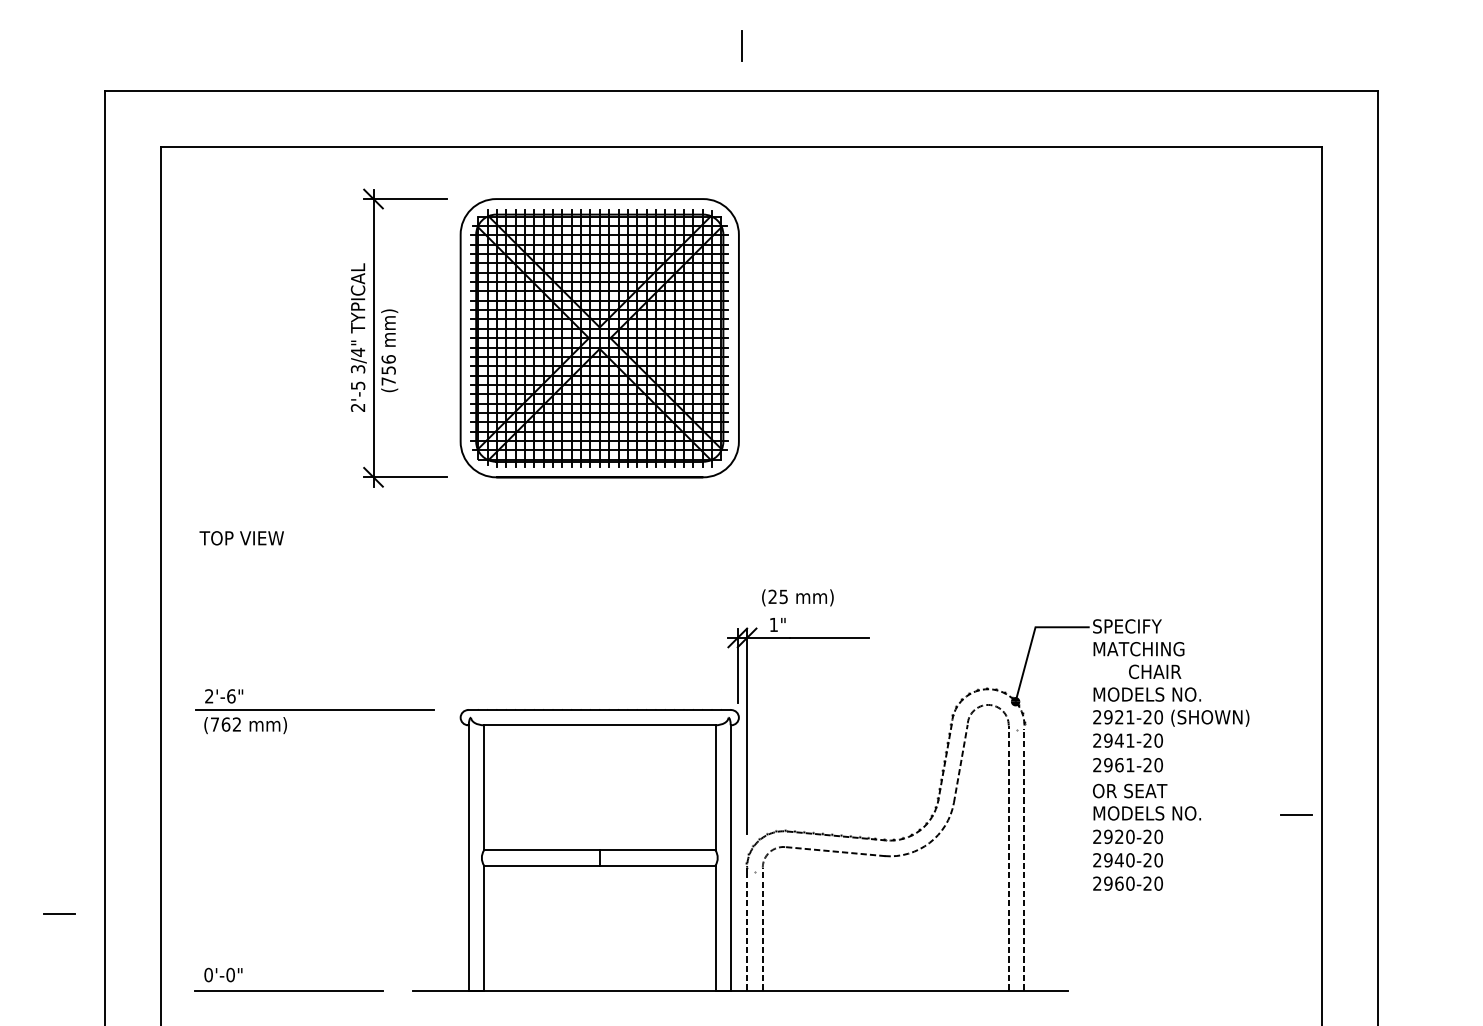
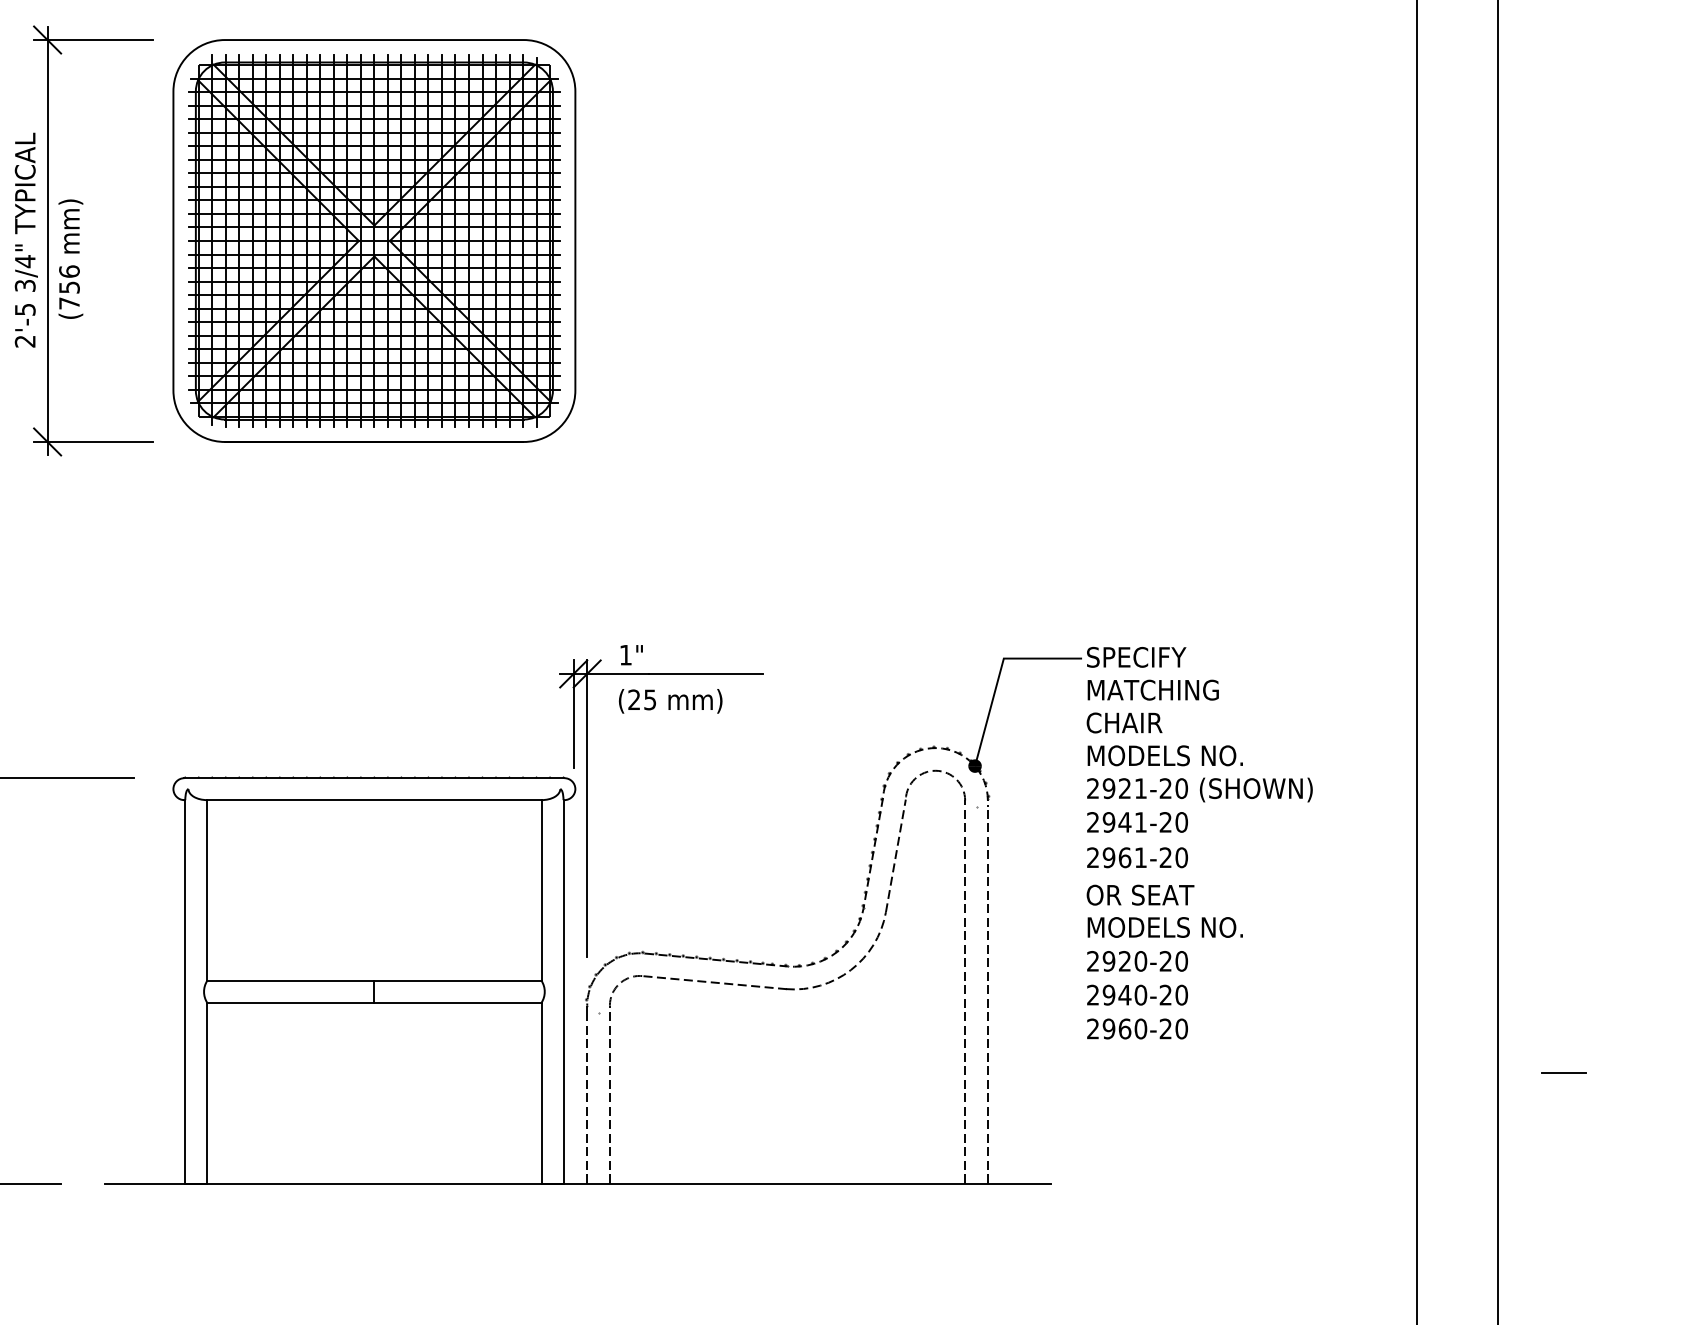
text: (797, 597) -> (670, 700), moved
text: (1155, 671) -> (1125, 722), moved
line: (1296, 814) -> (1564, 1072), moved

